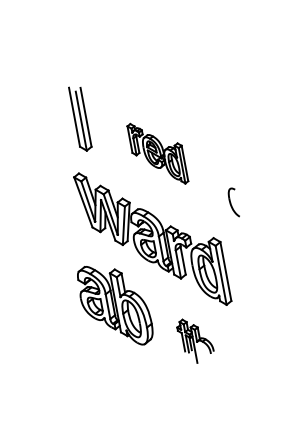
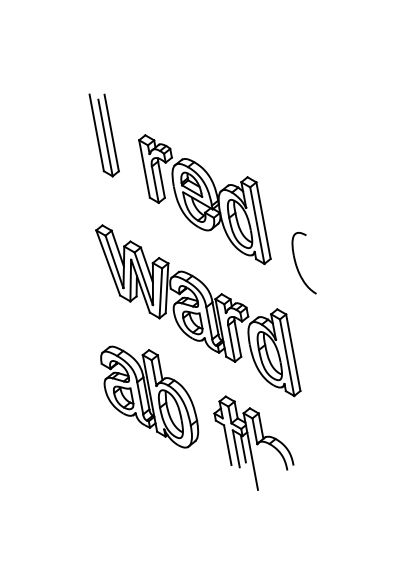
part: (80, 118) -> (104, 134), moved
part: (157, 153) -> (204, 199), size x1.67
part: (233, 202) -> (303, 263), size x1.67
part: (195, 341) -> (253, 443), size x1.67

